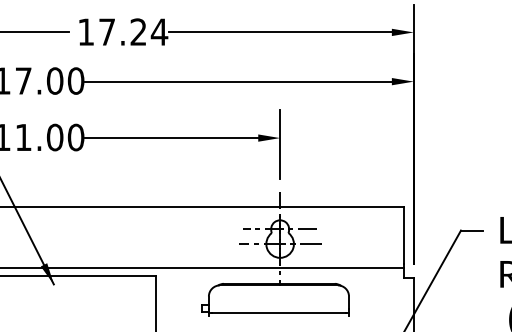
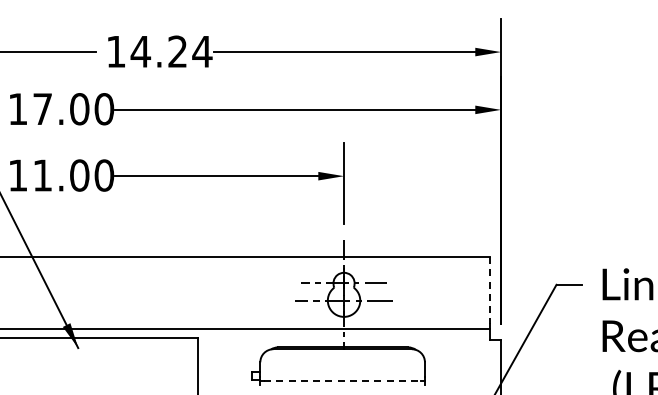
text: (106, 31) -> (140, 51), 17.24 -> 14.24
line: (403, 235) -> (489, 290), solid -> dashed
line: (279, 312) -> (343, 381), solid -> dashed

